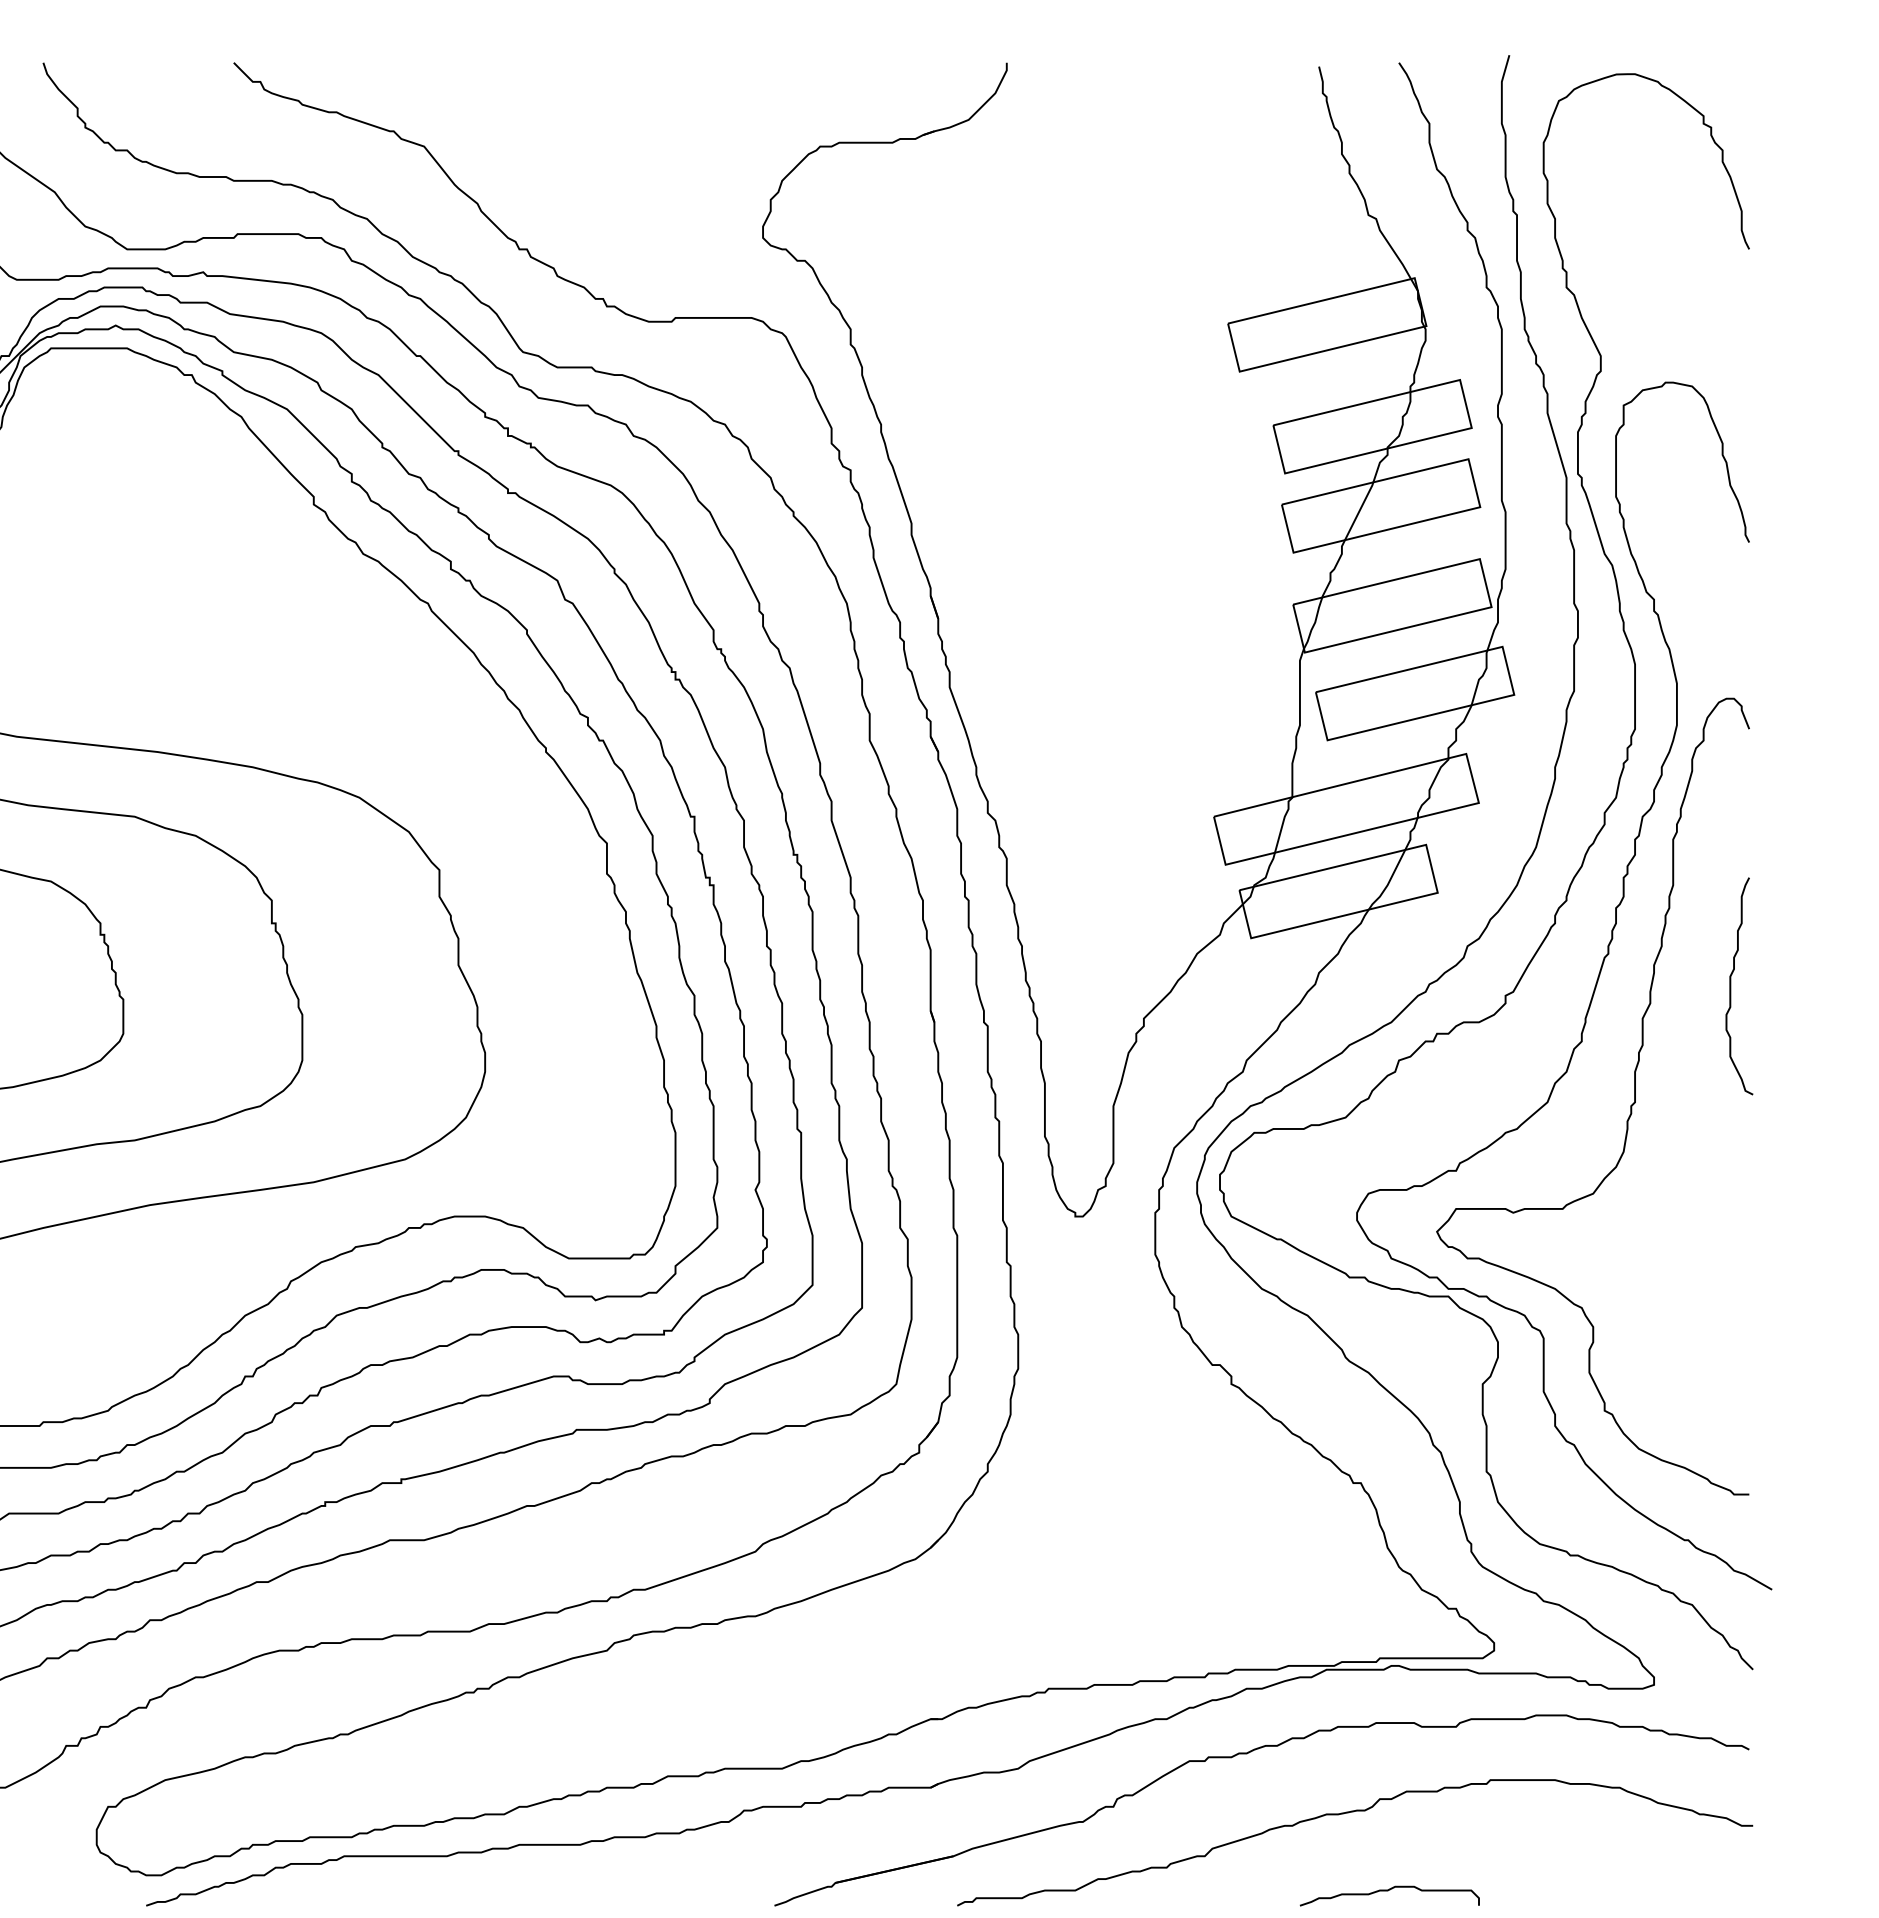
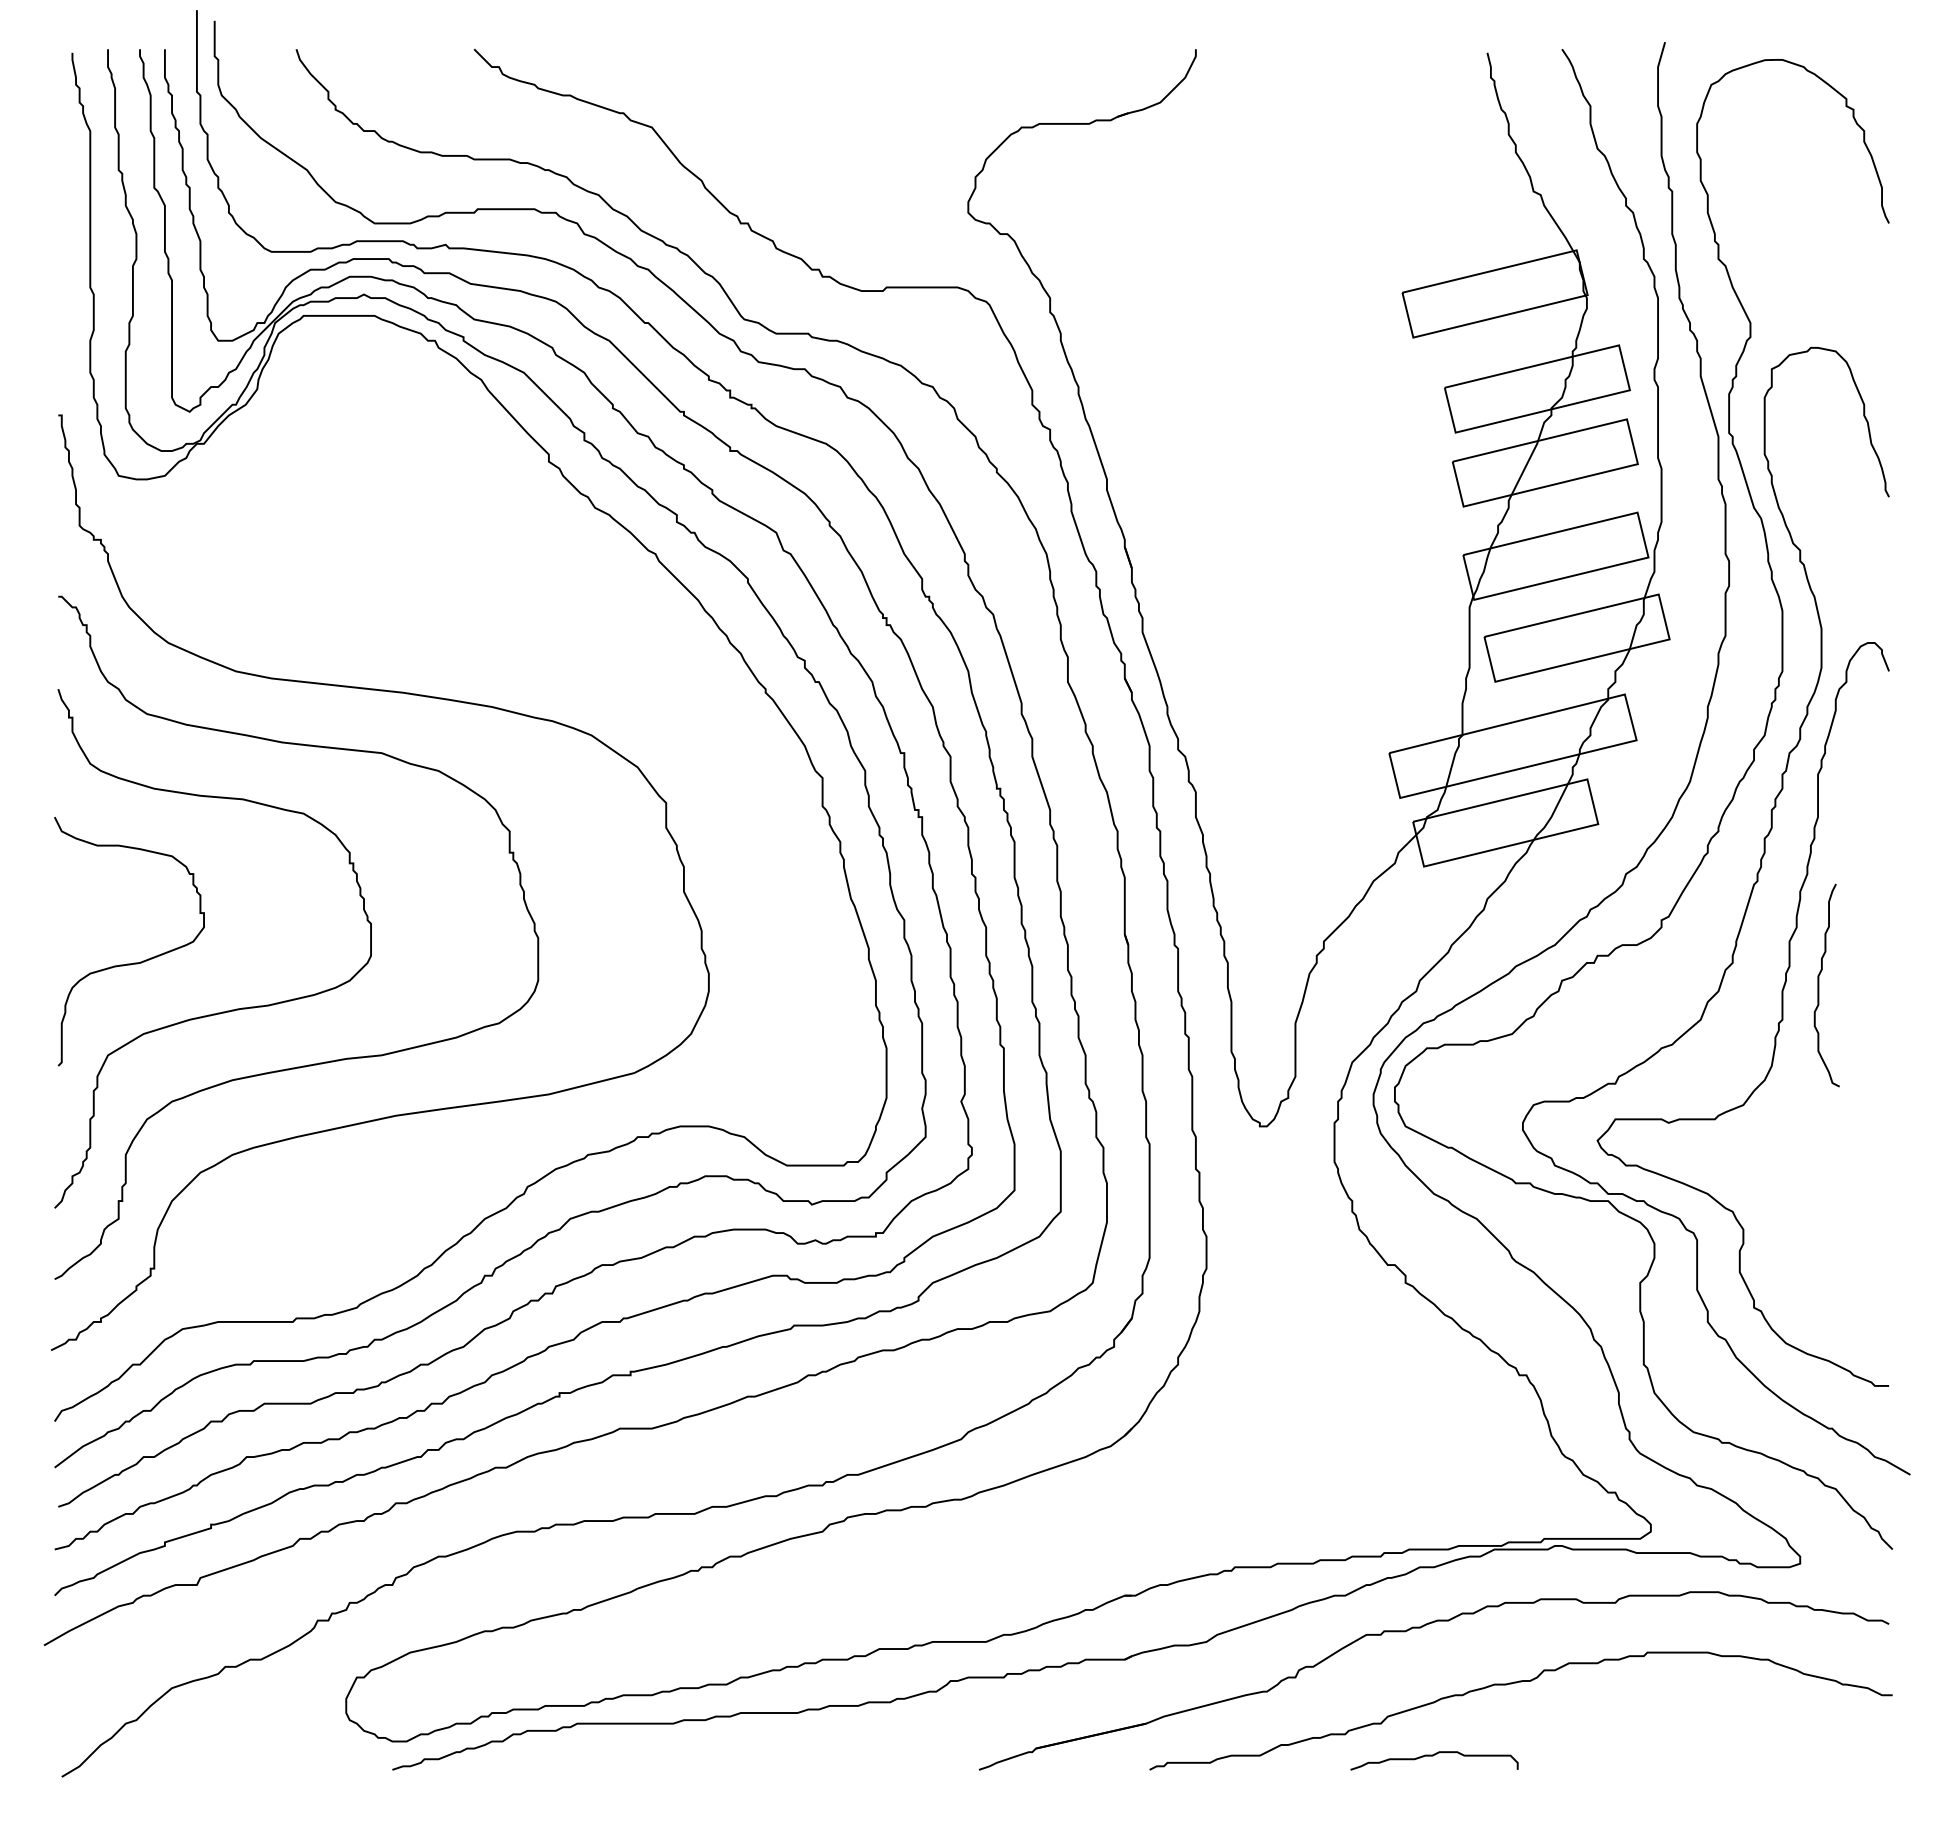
curve: (1731, 986) -> (1819, 985), moved
curve: (1388, 1891) -> (1433, 1756), moved

